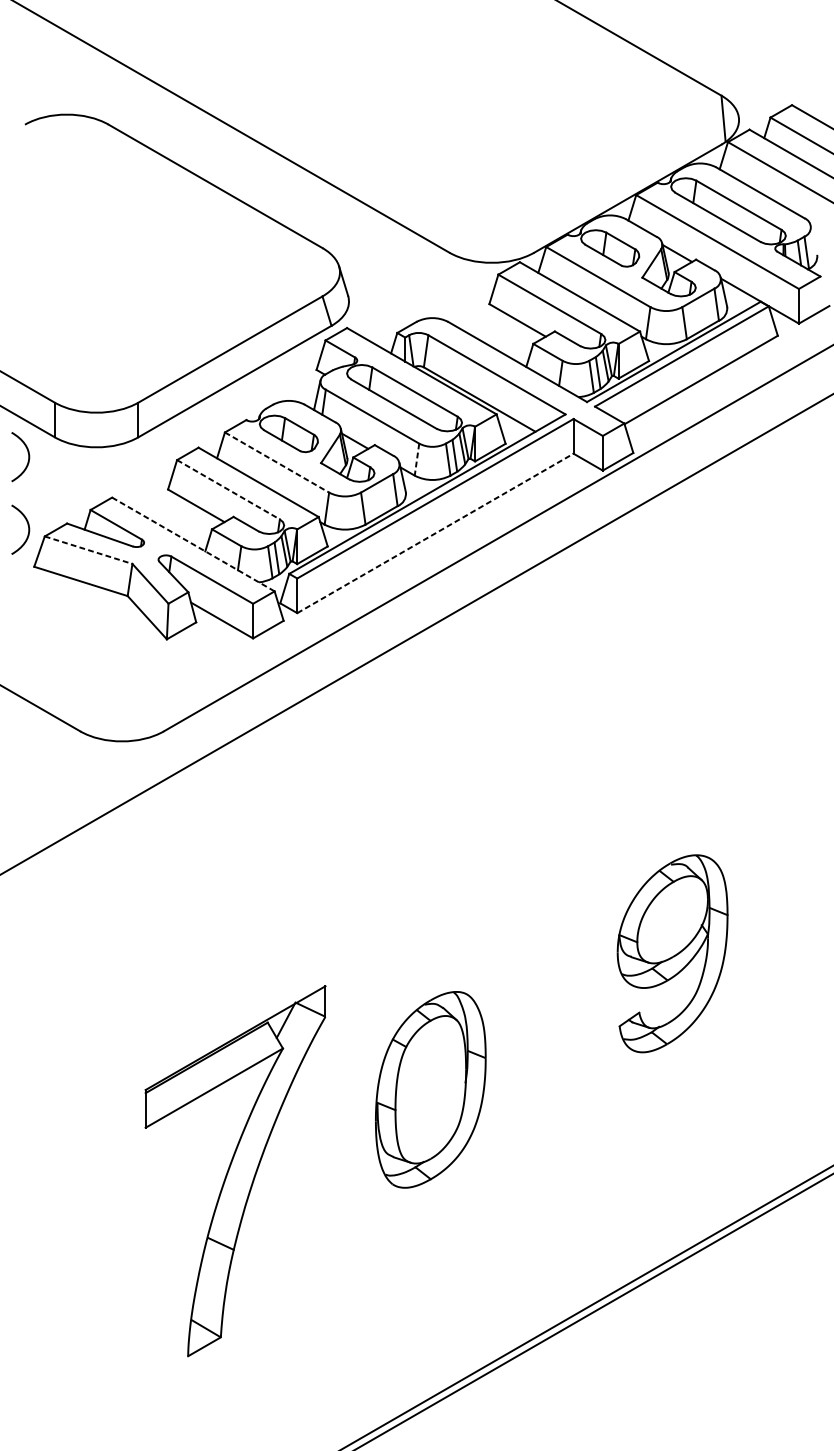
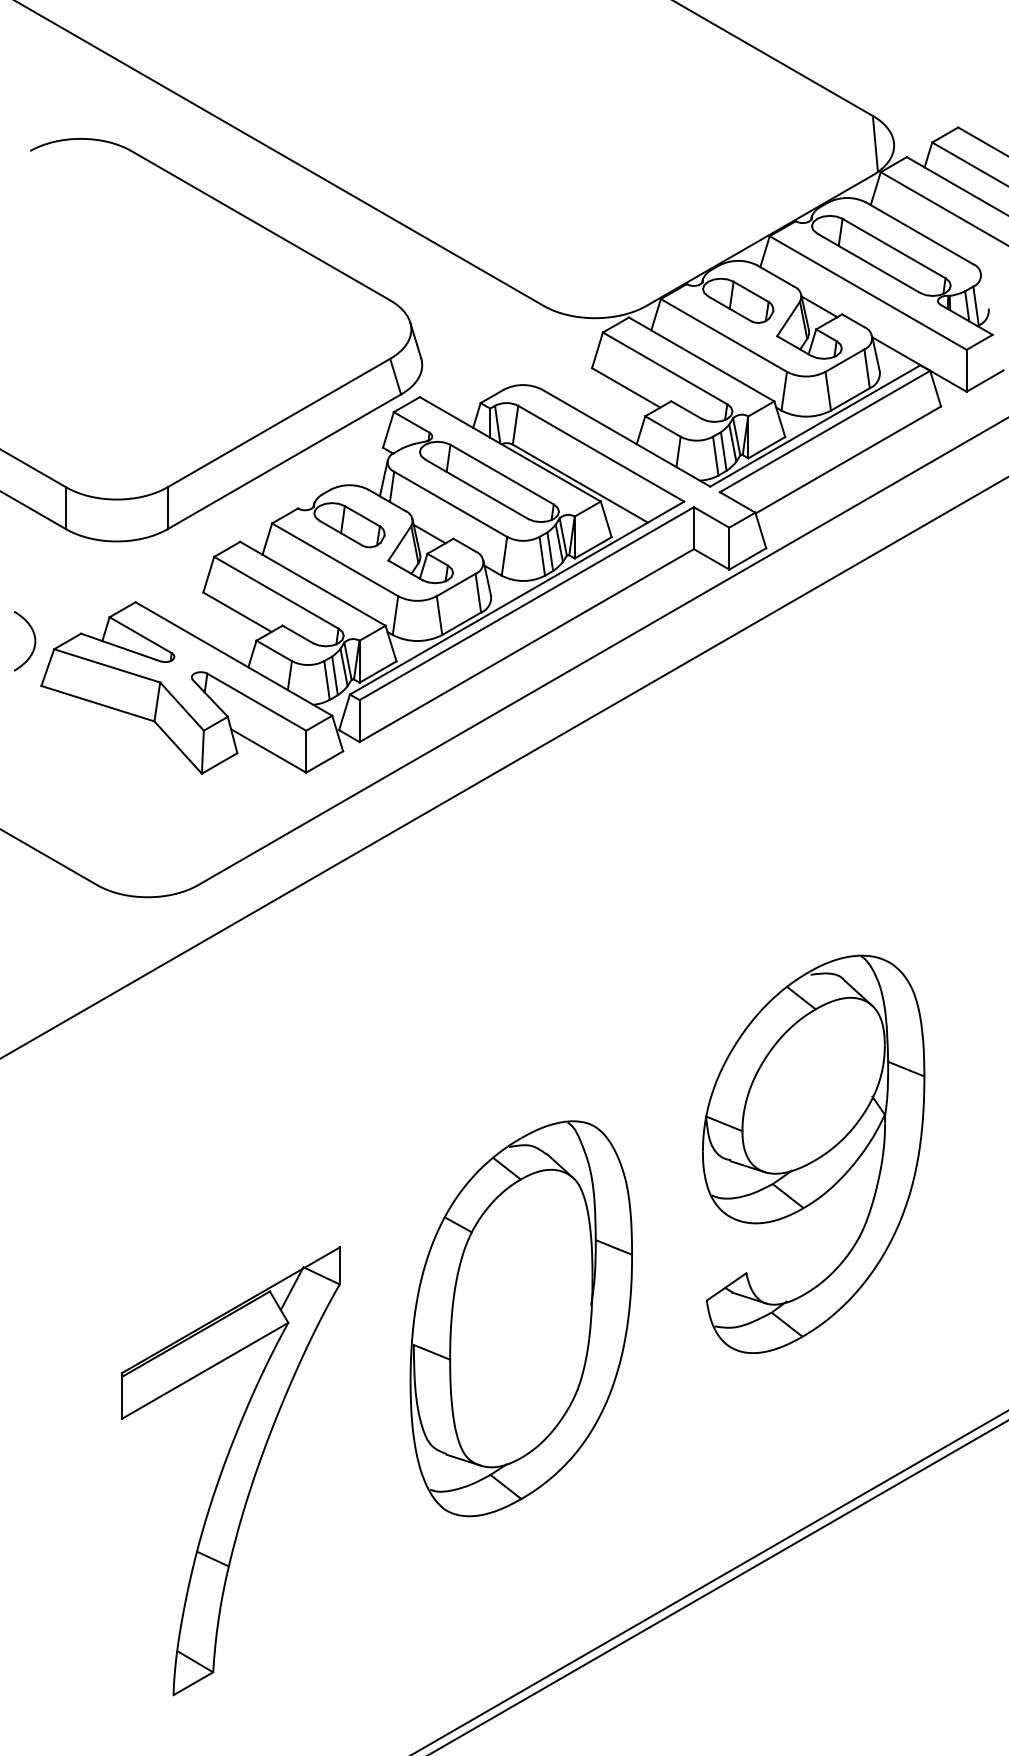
curve: (28, 457) -> (34, 553), removed
line: (417, 459) -> (504, 556), dashed -> solid
line: (277, 462) -> (335, 559), dashed -> solid
line: (228, 489) -> (276, 592), dashed -> solid
line: (435, 533) -> (526, 645), dashed -> solid
line: (193, 544) -> (233, 659), dashed -> solid
line: (88, 549) -> (107, 665), dashed -> solid
part: (672, 953) -> (813, 1153), size x1.67
part: (430, 1089) -> (520, 1318), size x1.67
part: (235, 1171) -> (230, 1471), moved

